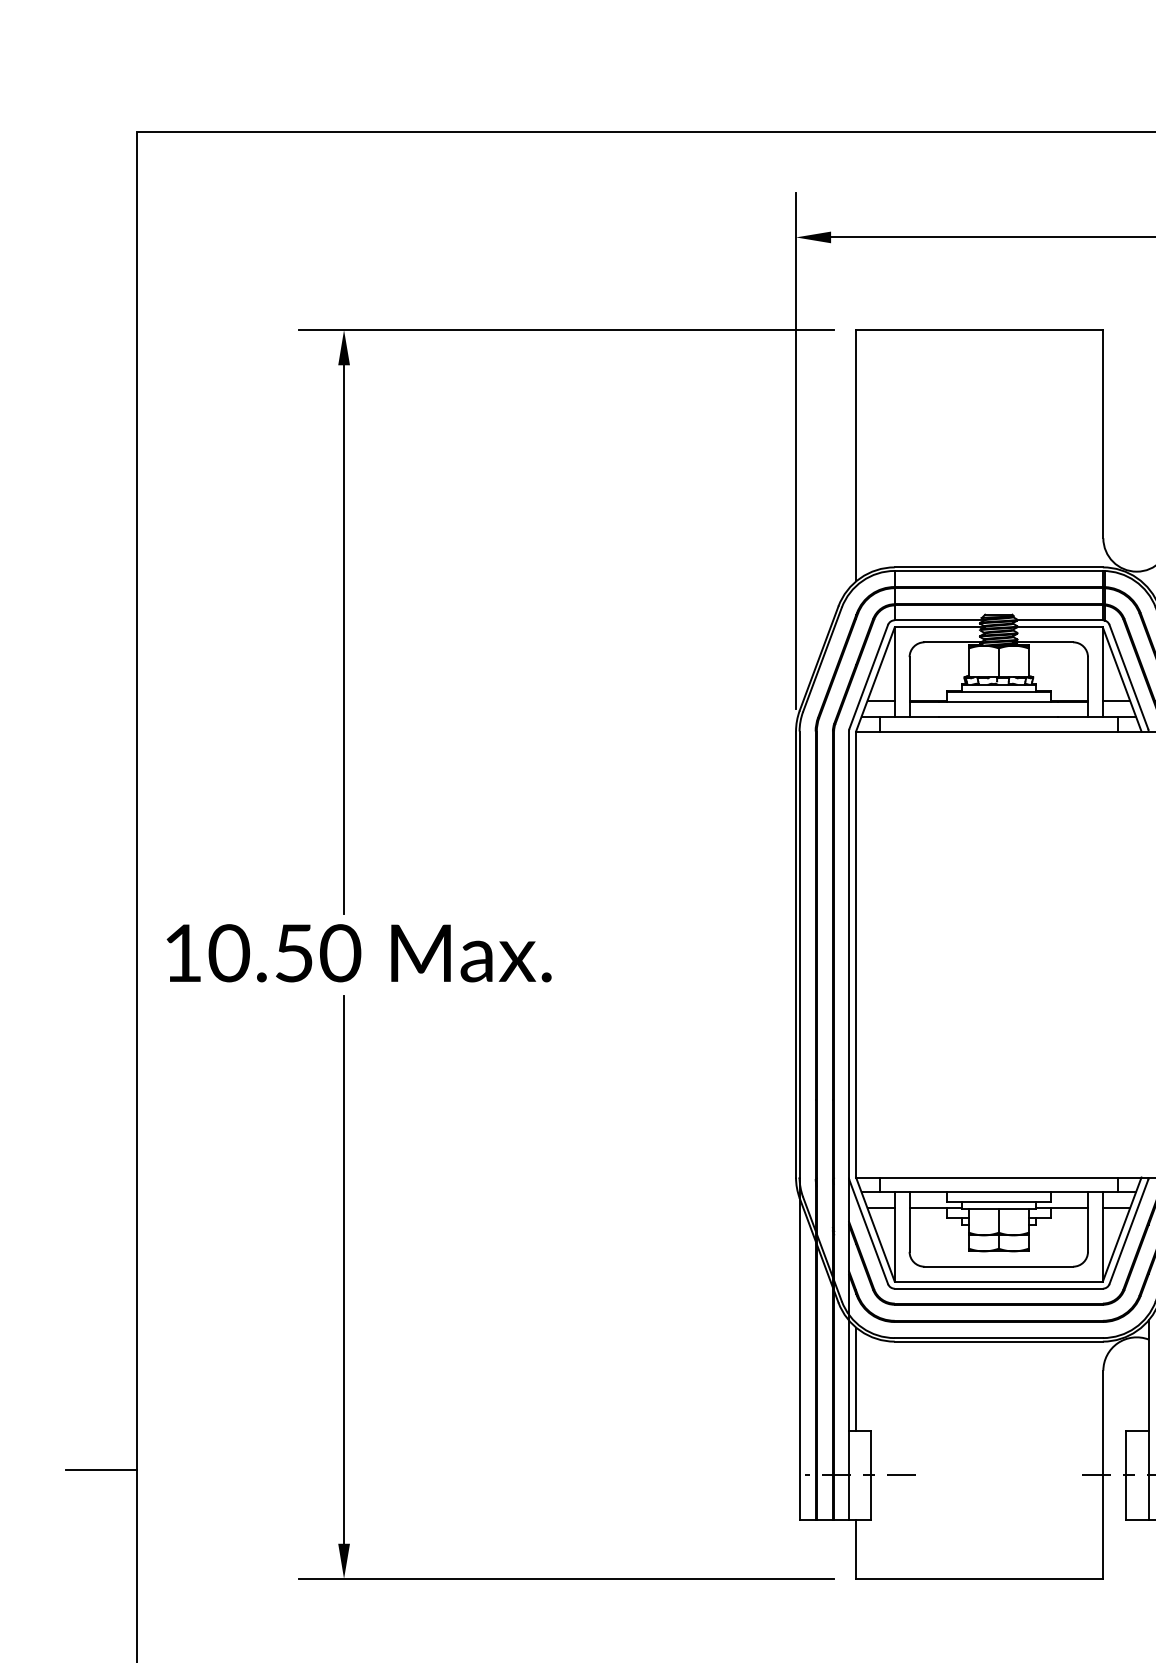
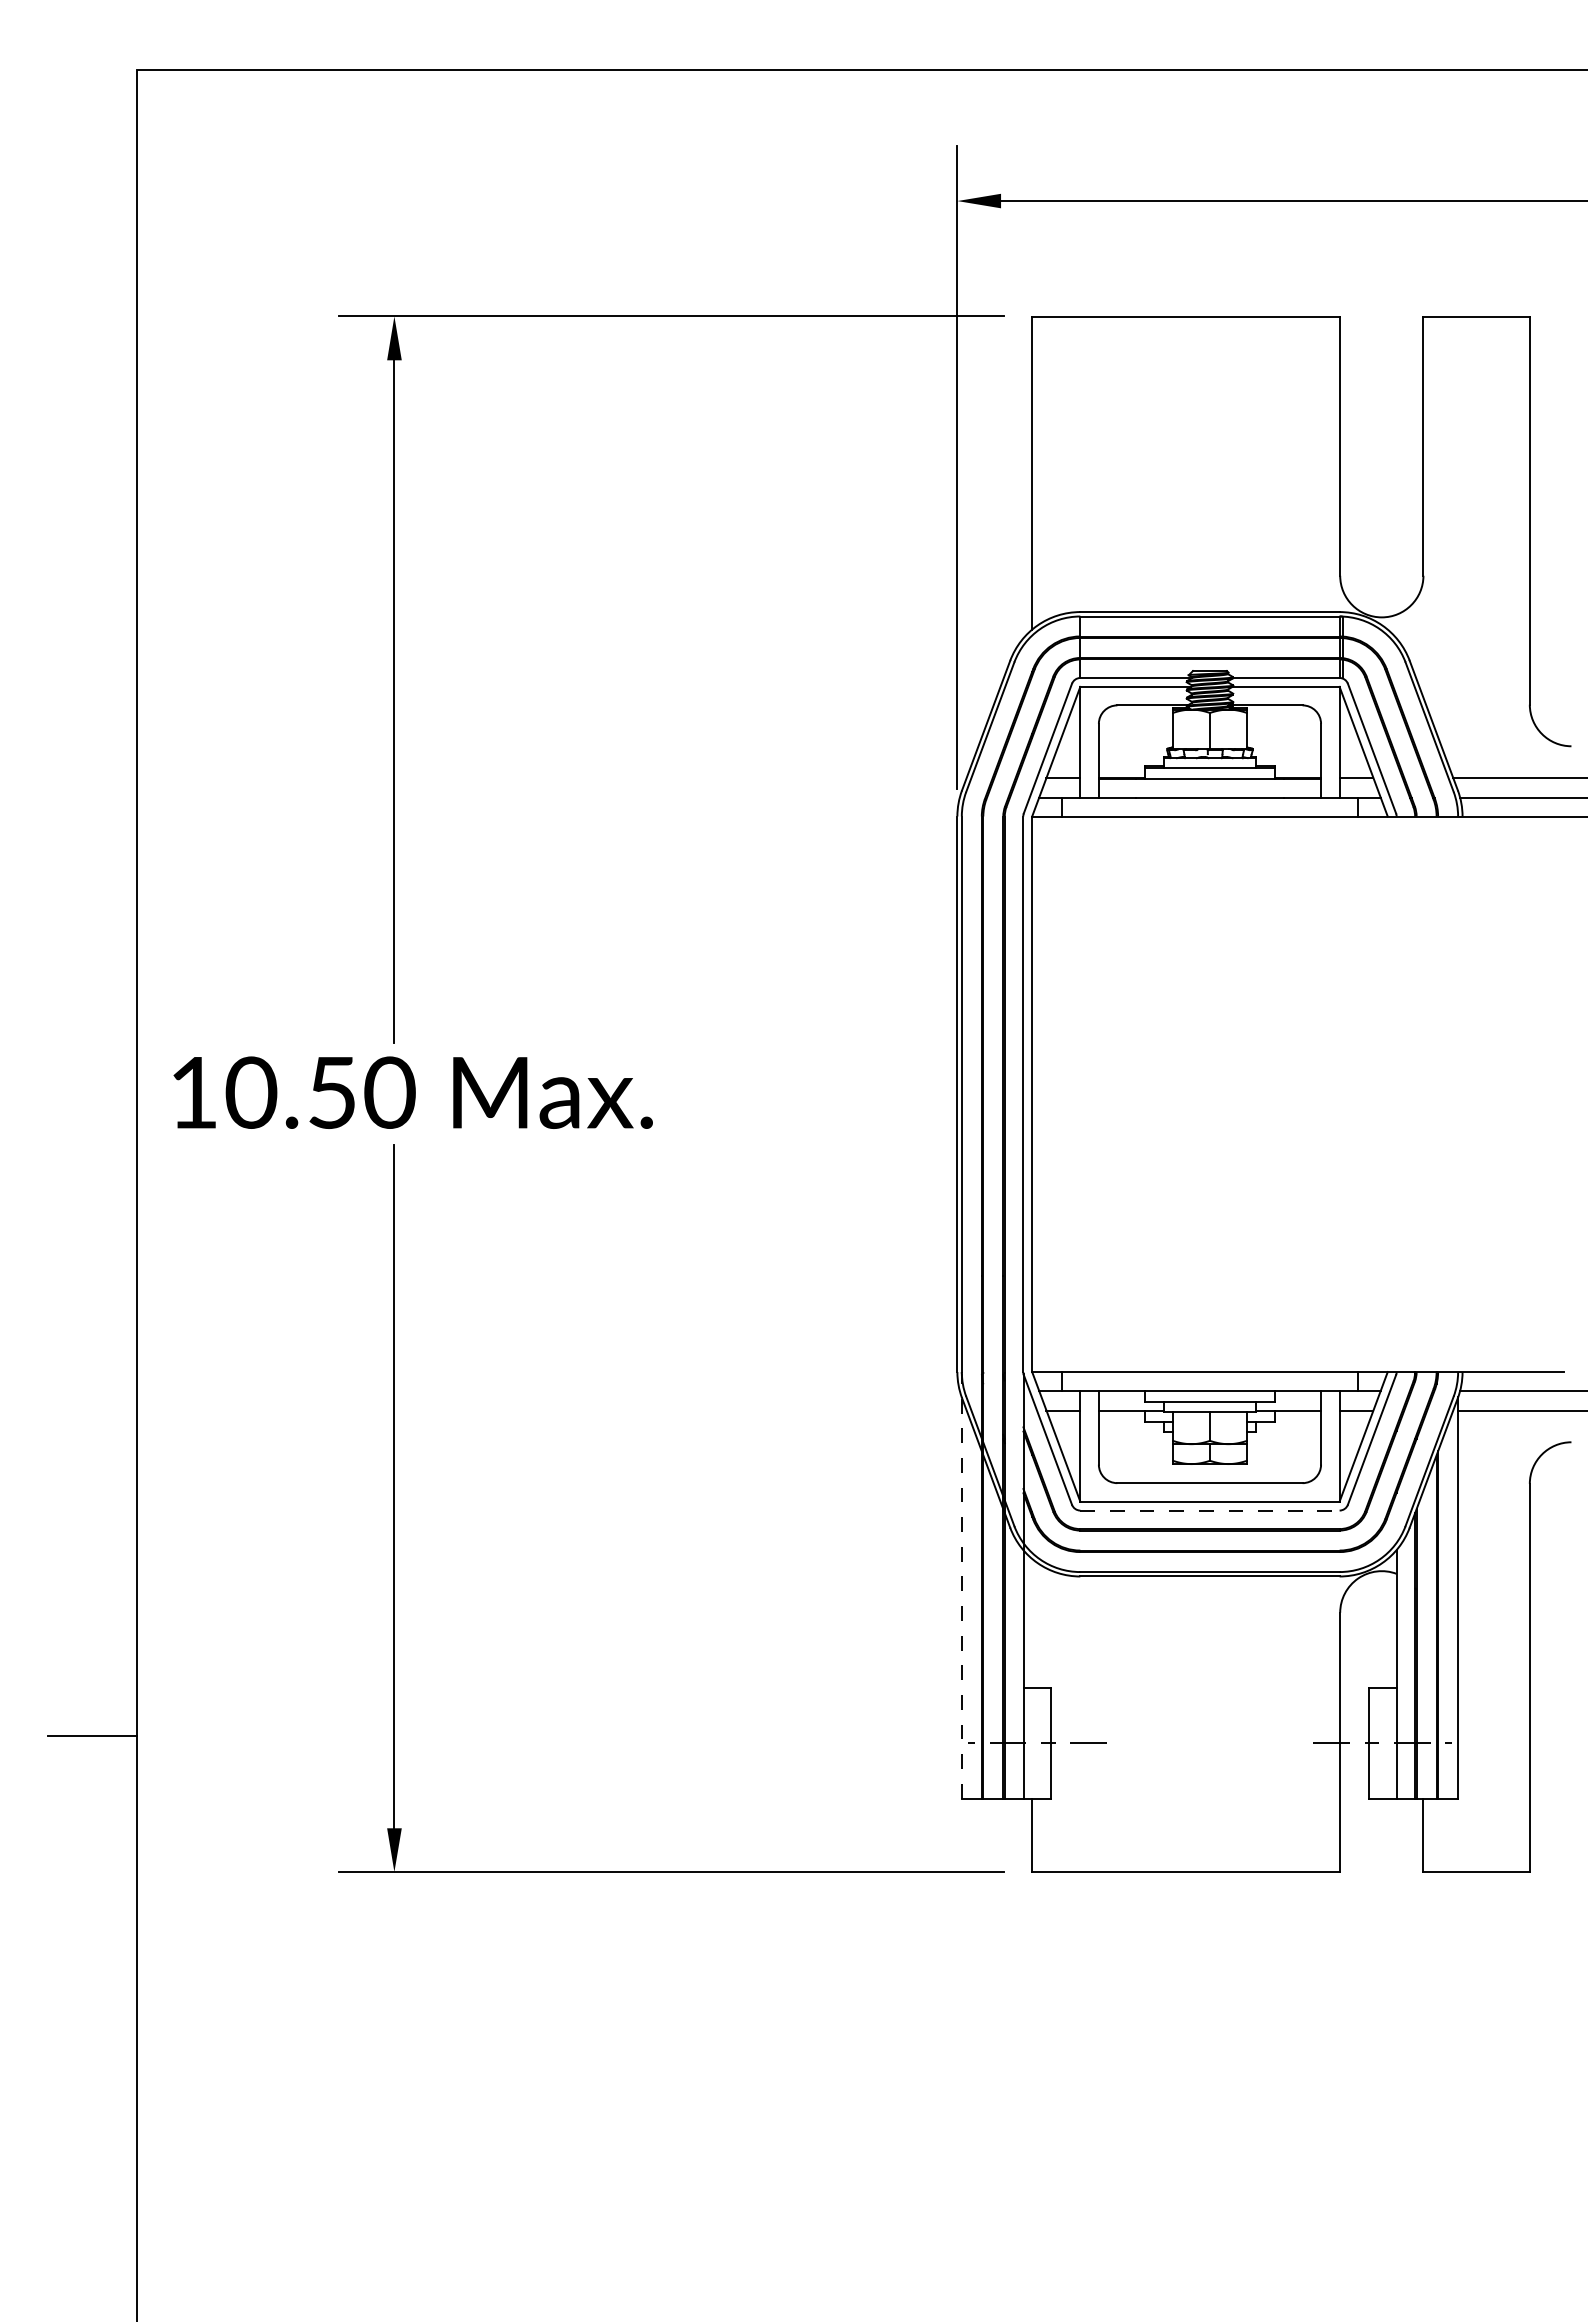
line: (998, 1288) -> (1209, 1510), solid -> dashed
line: (799, 1348) -> (961, 1585), solid -> dashed
line: (856, 1378) -> (1032, 1622), removed

